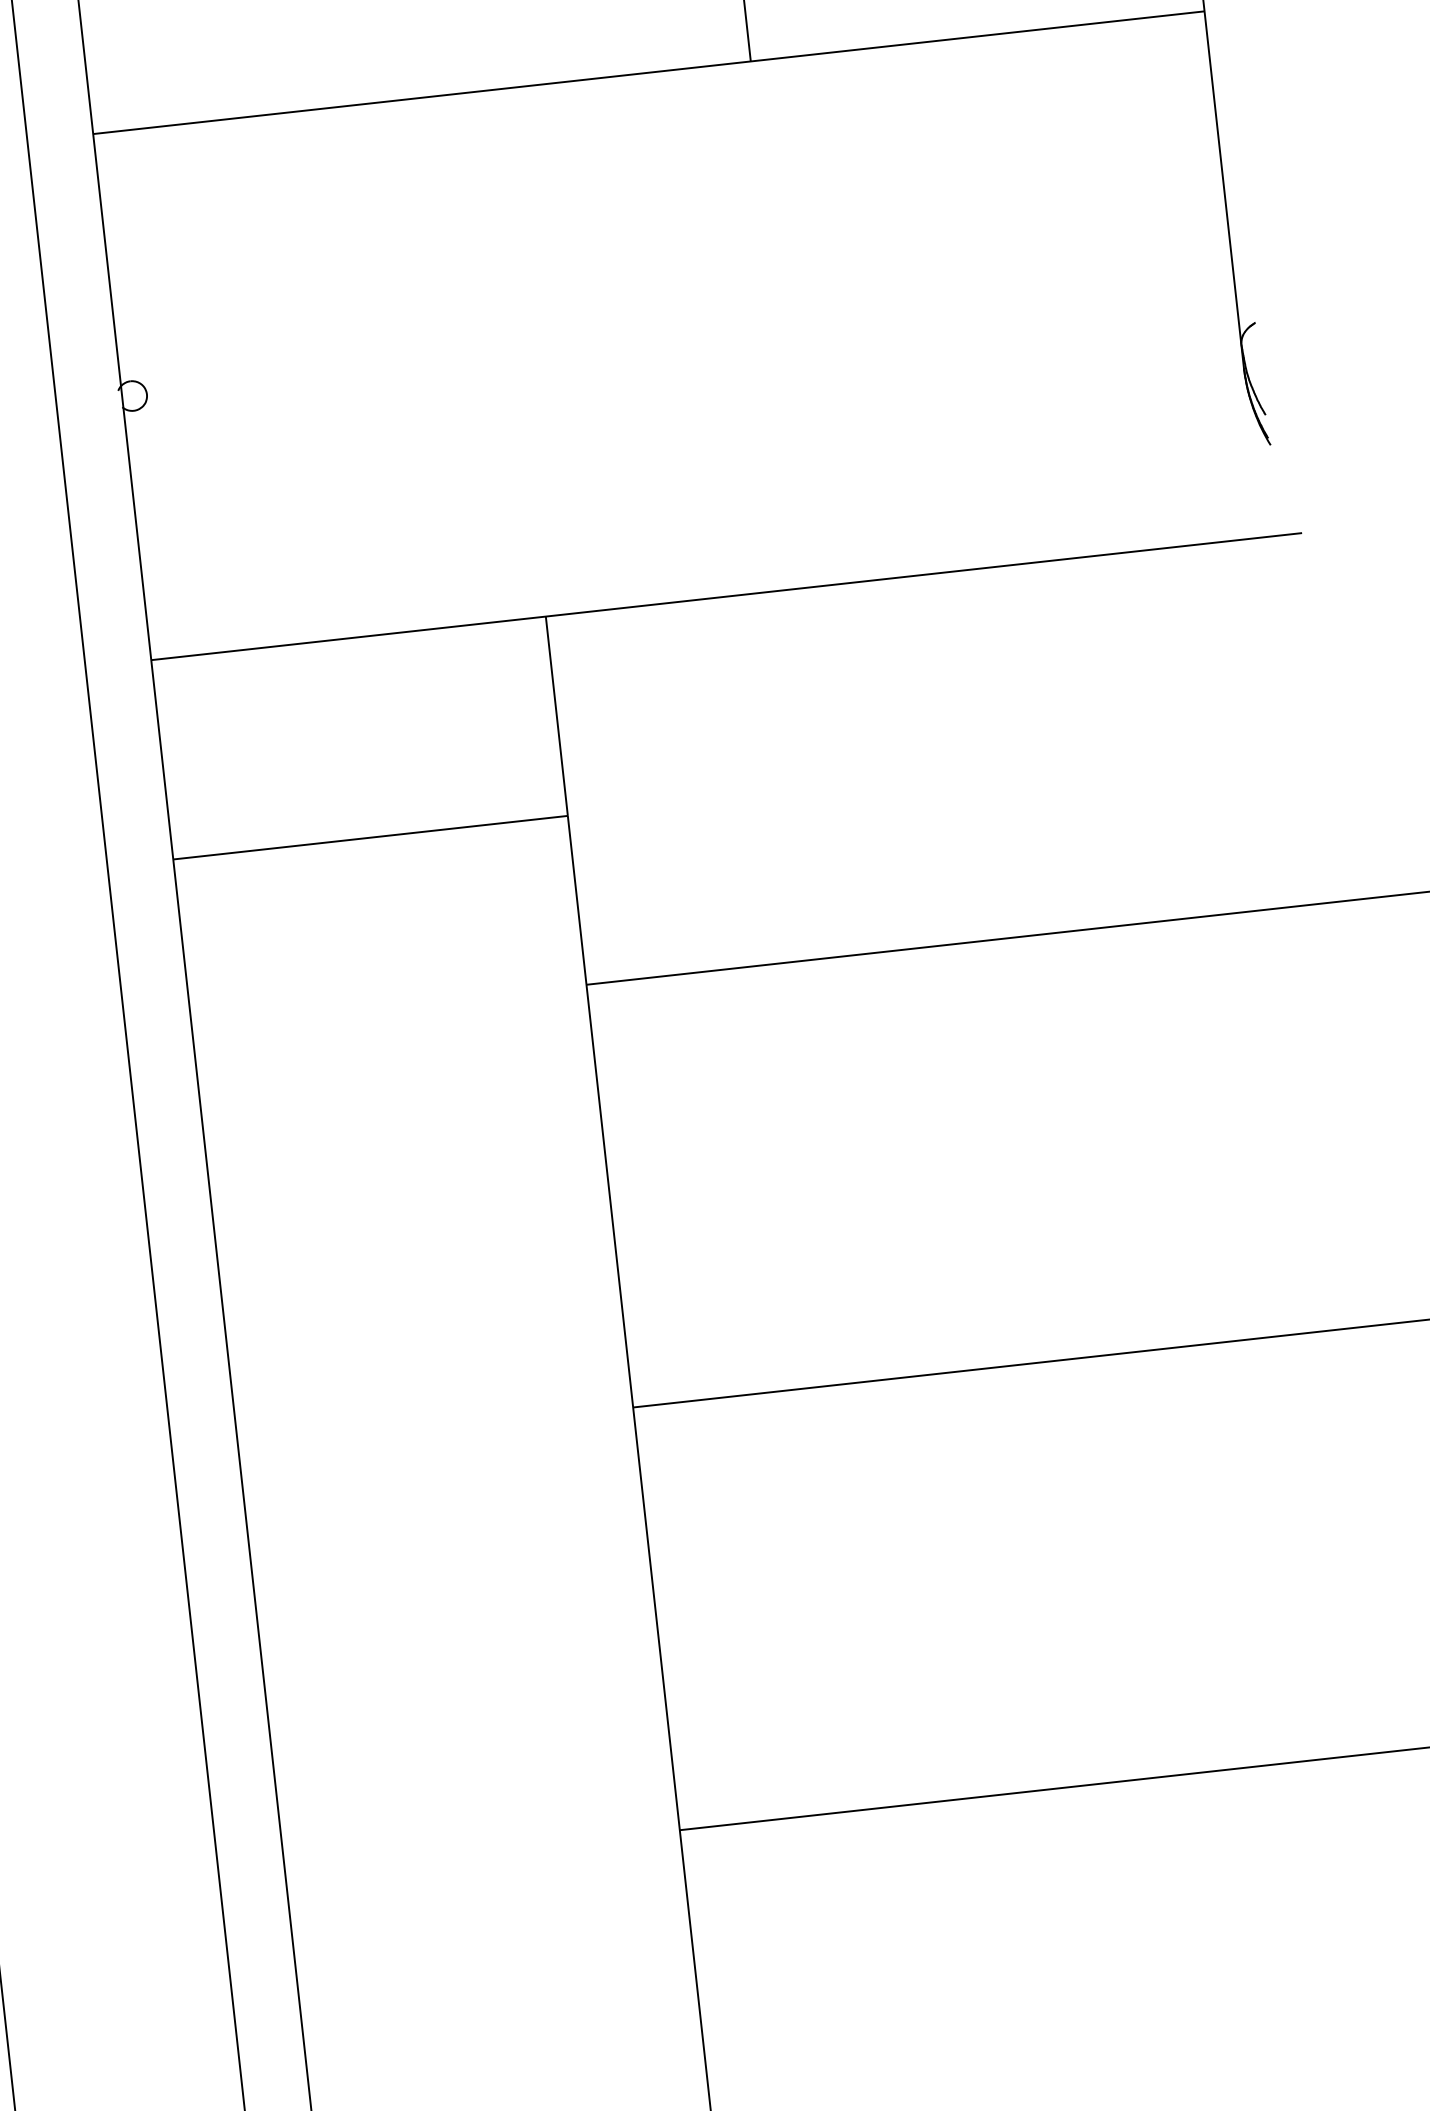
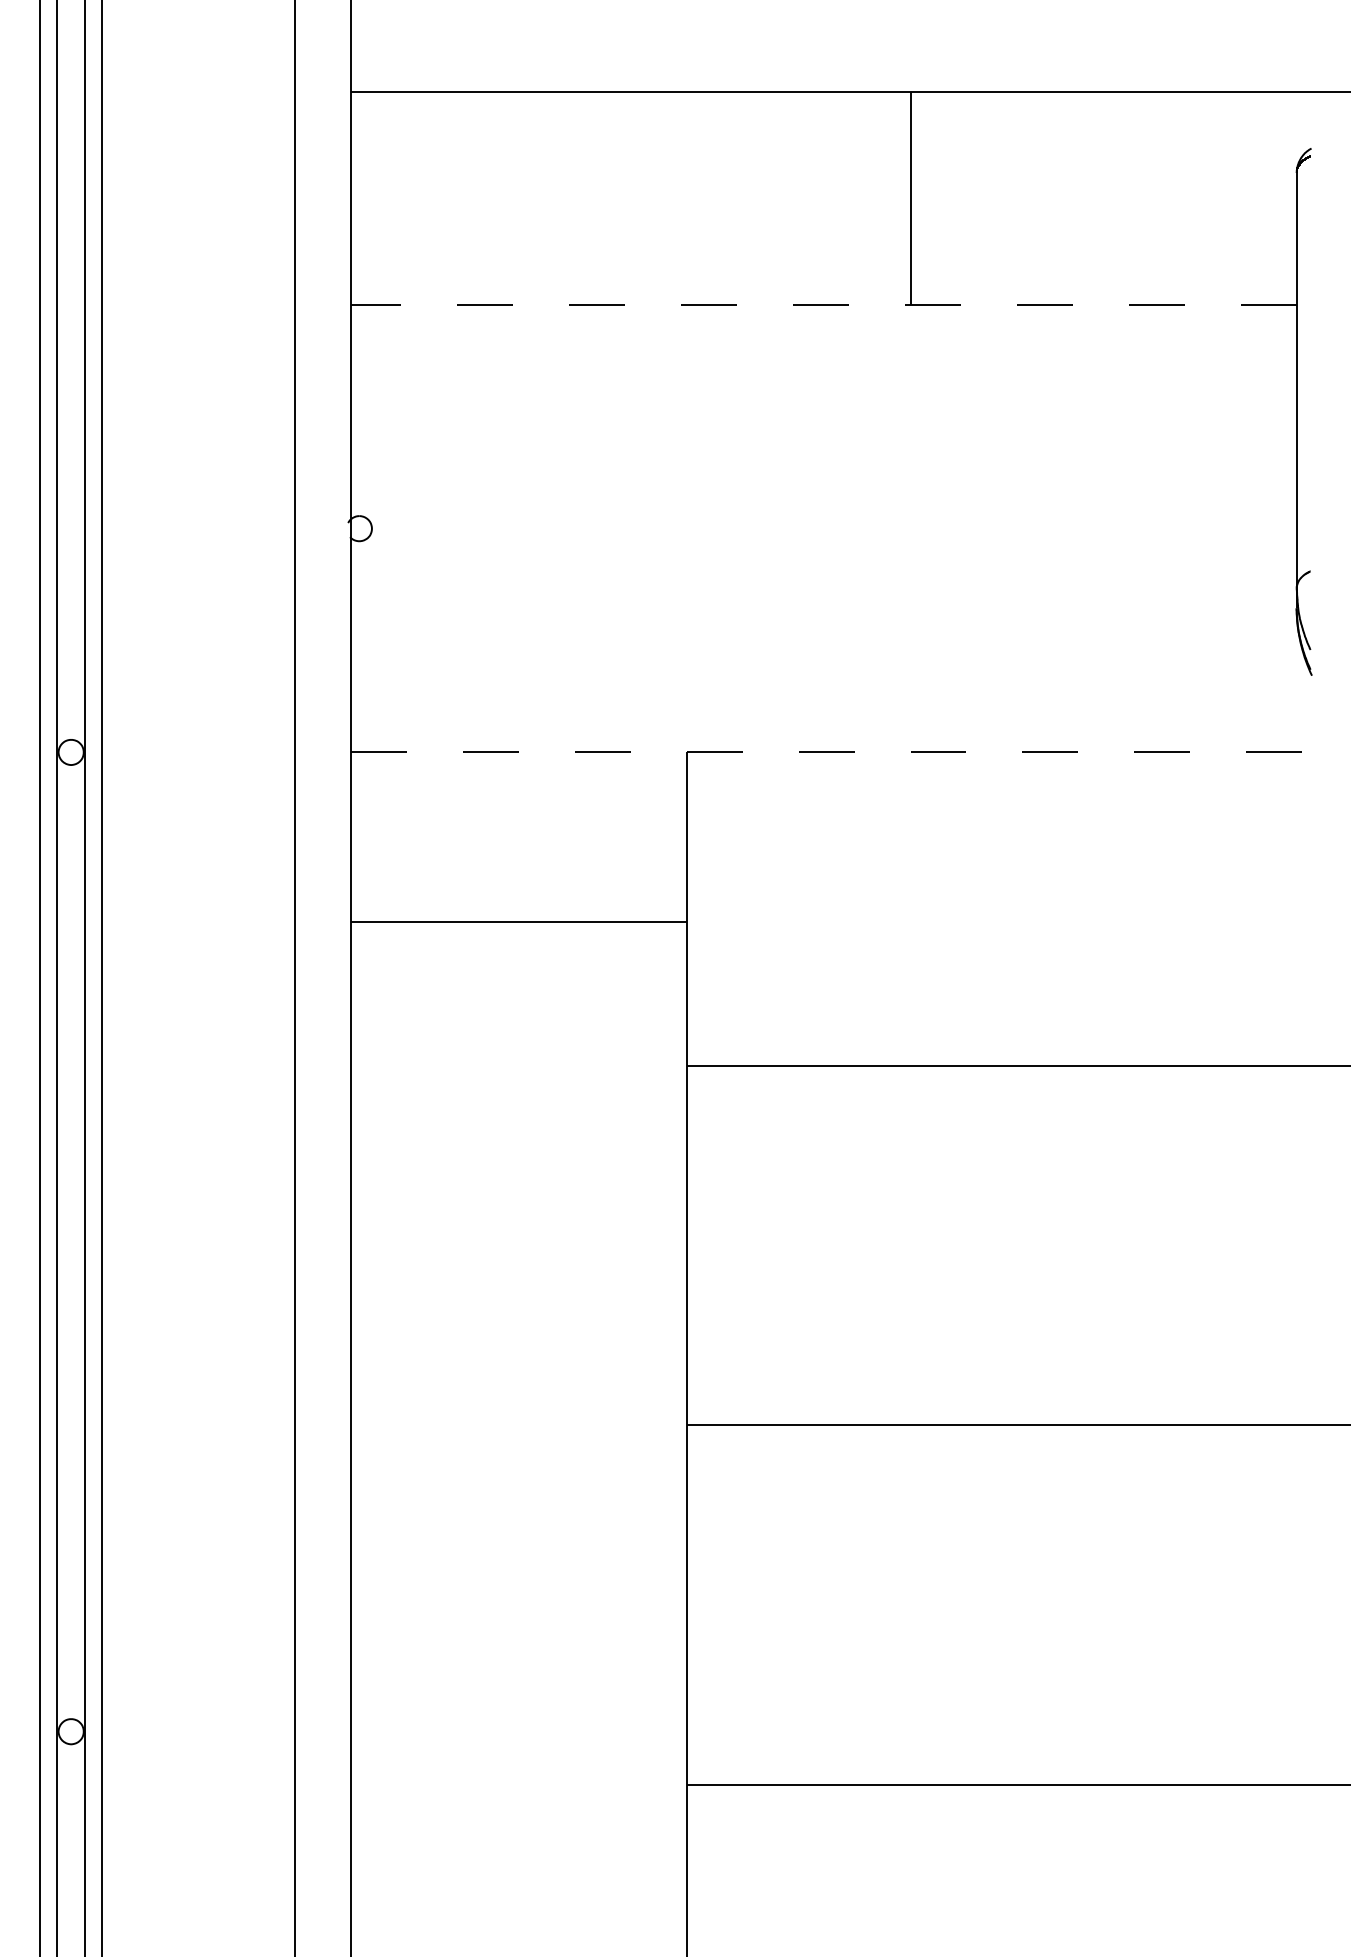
line: (648, 72) -> (823, 304), solid -> dashed
line: (726, 596) -> (840, 752), solid -> dashed

